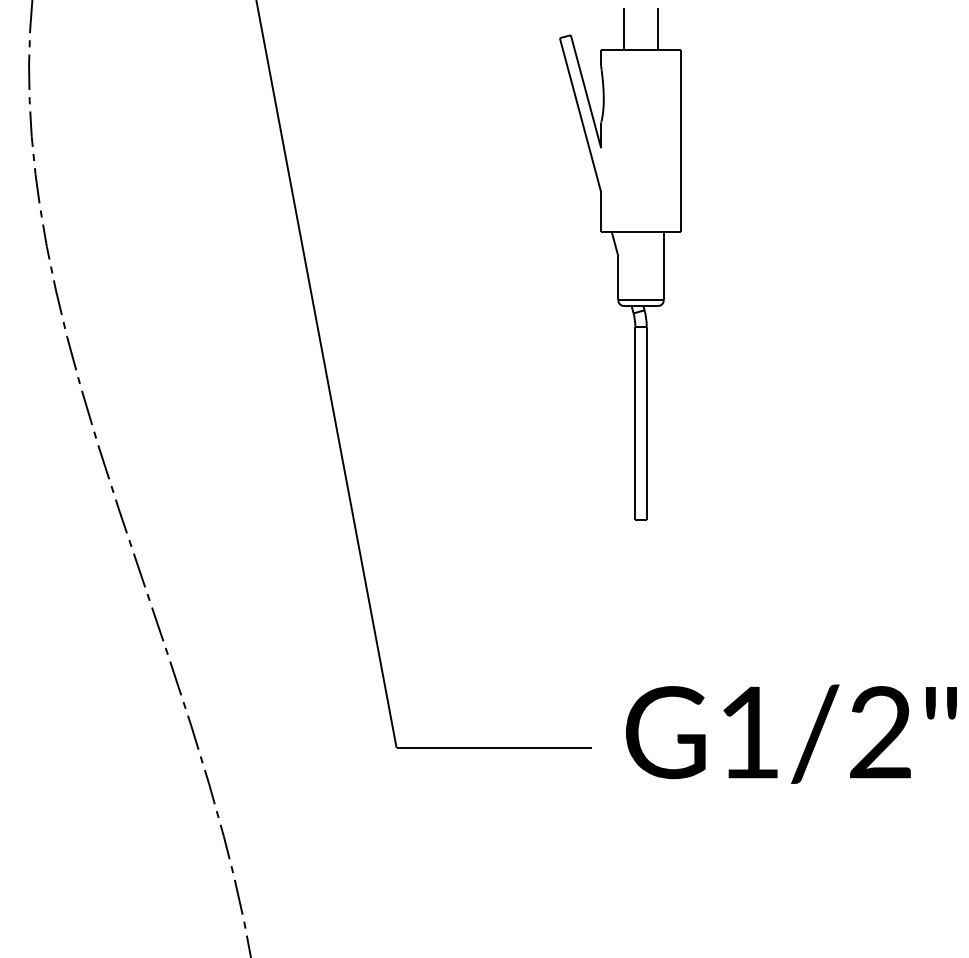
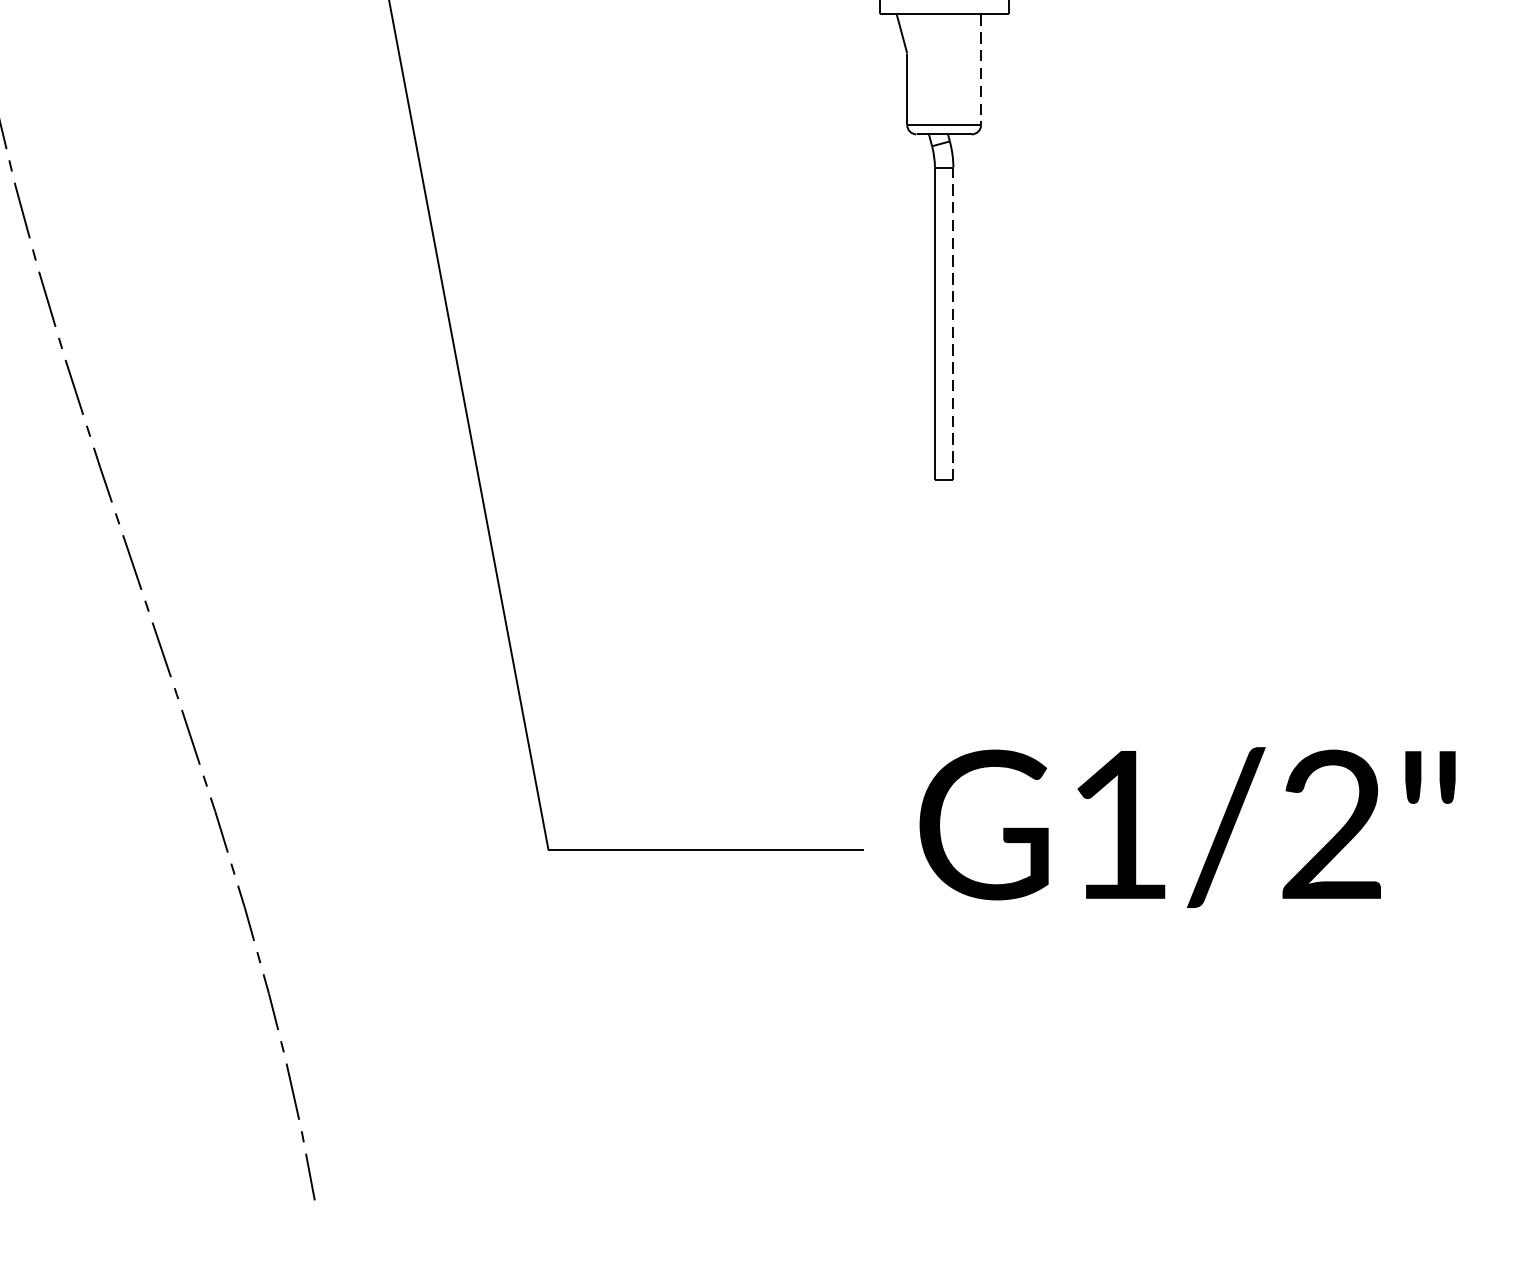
line: (663, 266) -> (980, 70), solid -> dashed
line: (646, 423) -> (953, 324), solid -> dashed

